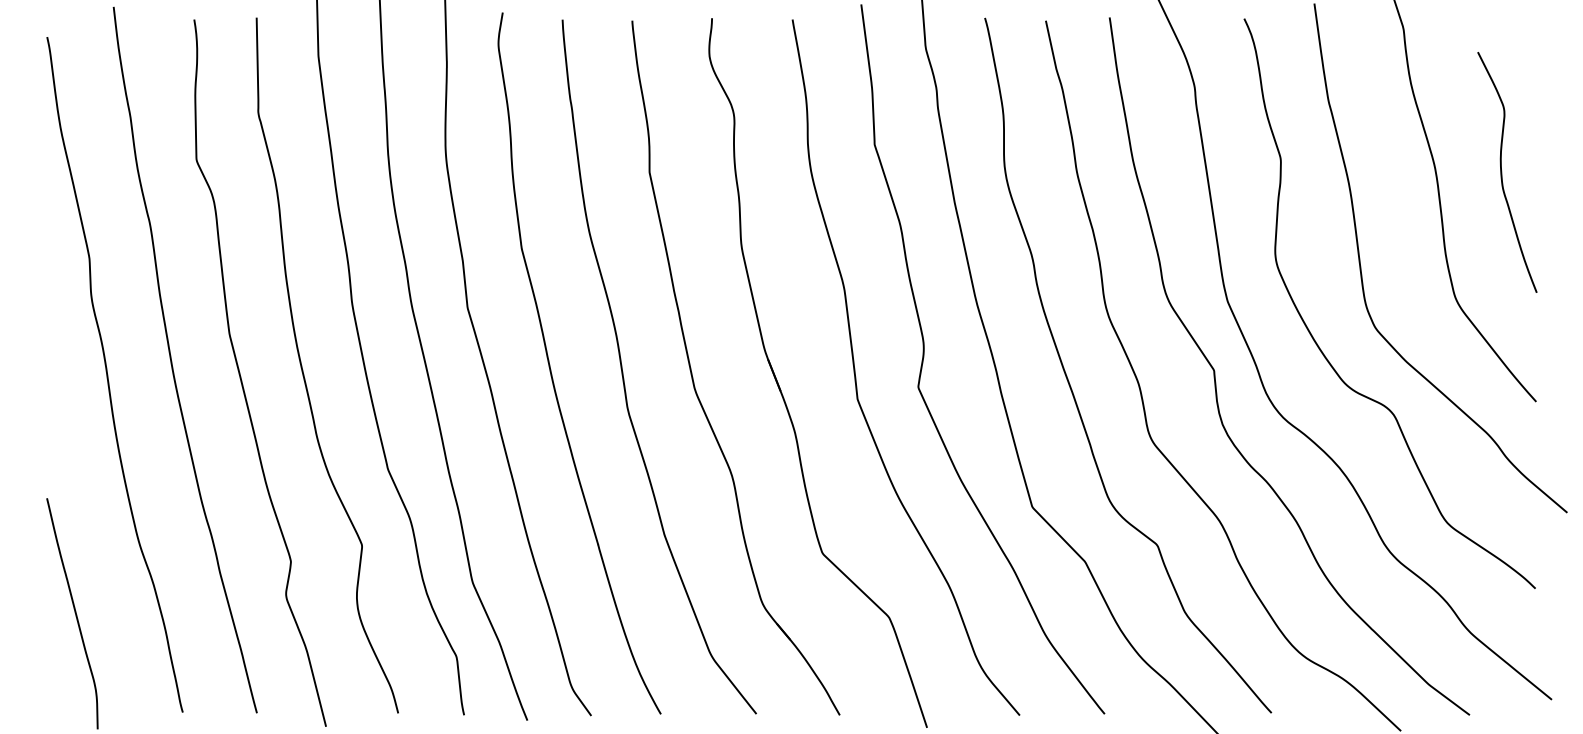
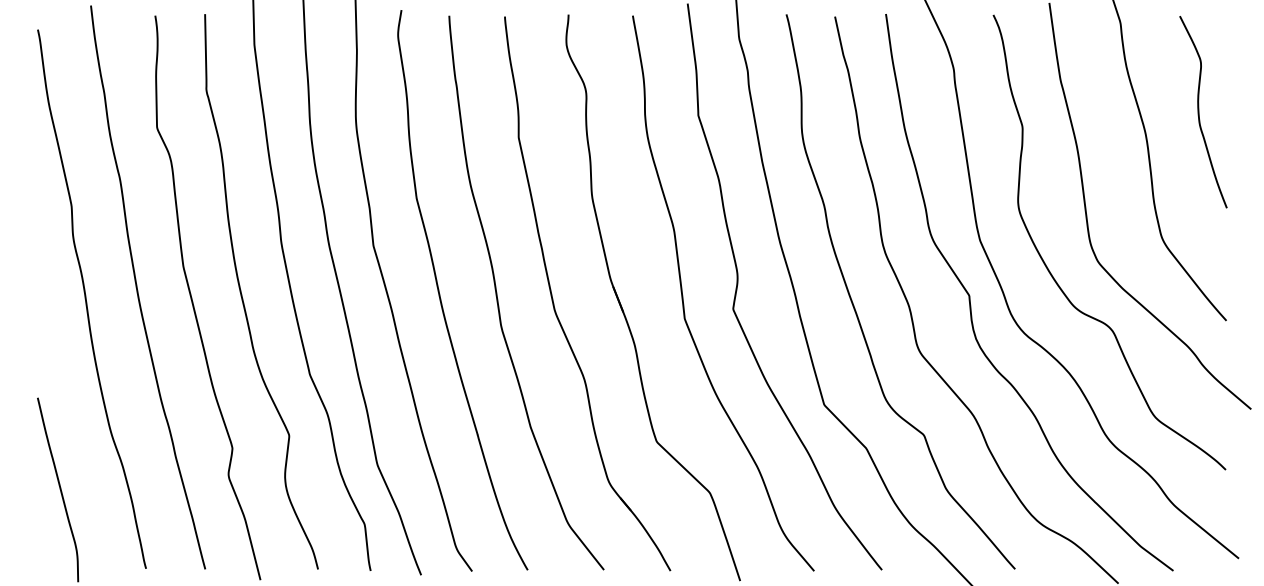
curve: (1502, 172) -> (1199, 112), moved

